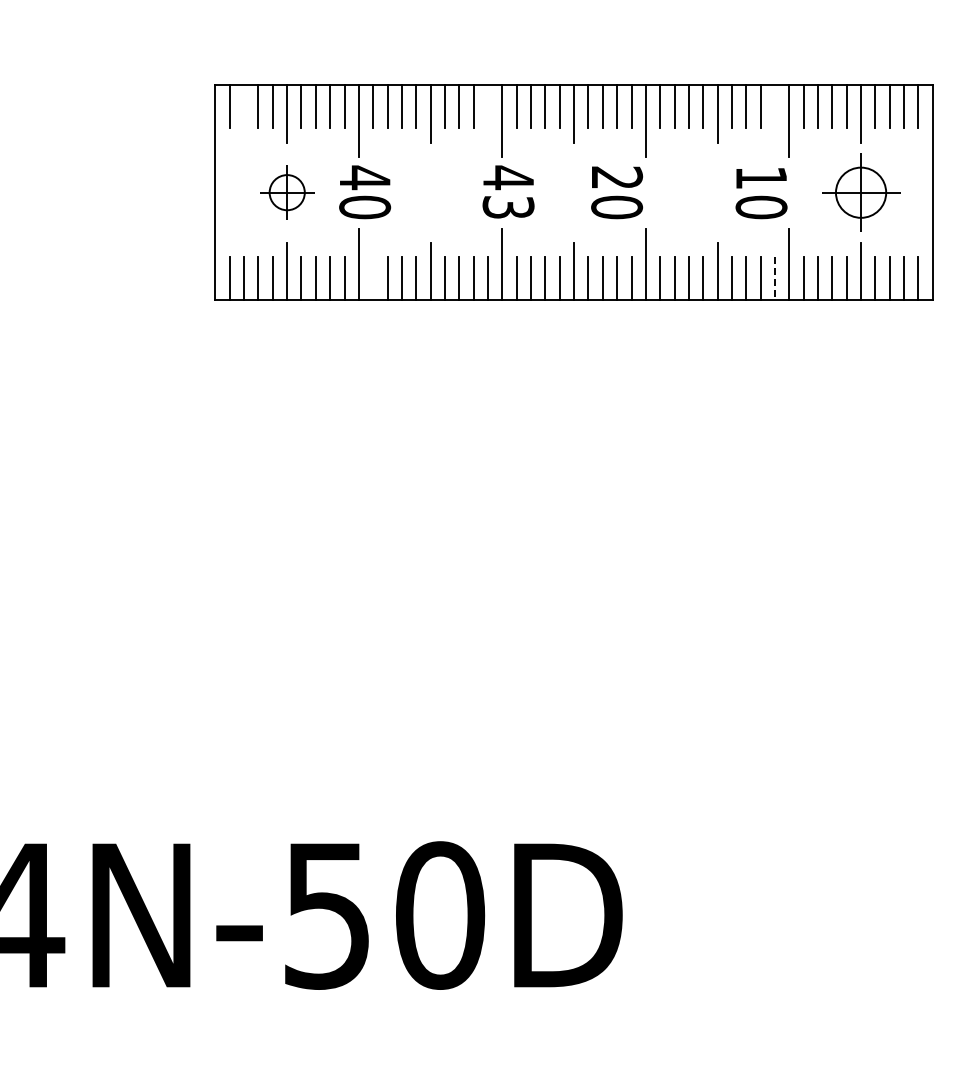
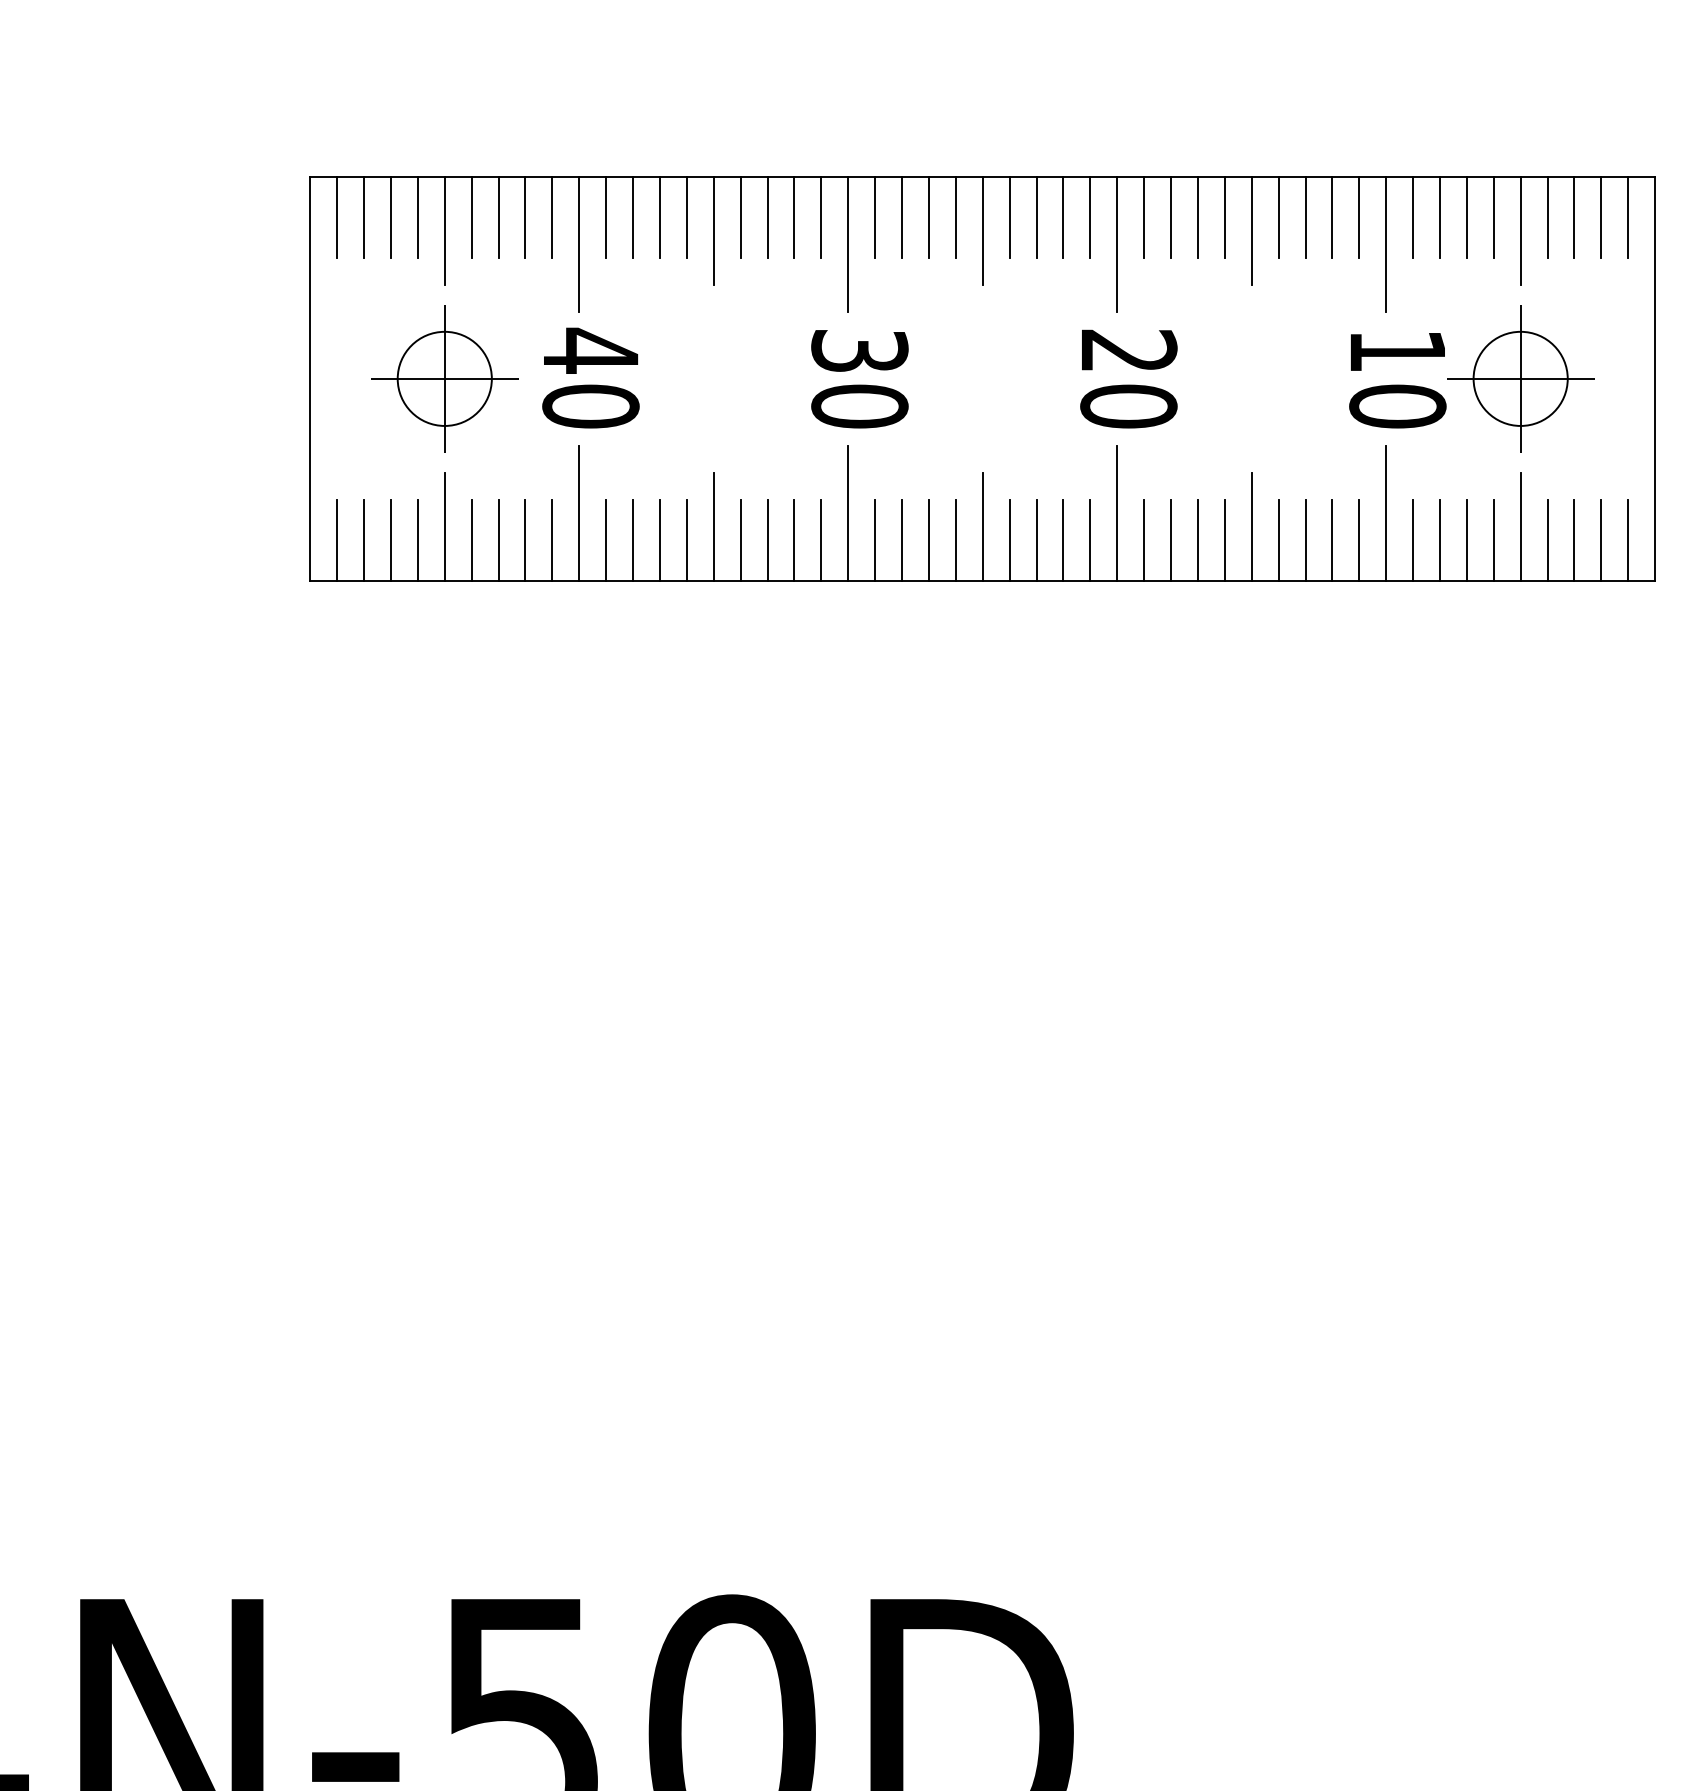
line: (244, 106) -> (364, 217), added
line: (488, 106) -> (822, 217), added
line: (774, 106) -> (1358, 217), added
part: (287, 192) -> (445, 378), size x1.43
text: (508, 192) -> (859, 378), 43 -> 30
text: (617, 192) -> (1129, 378), moved
text: (761, 193) -> (1397, 380), moved
line: (373, 278) -> (606, 539), added
line: (774, 278) -> (1358, 539), dashed -> solid

